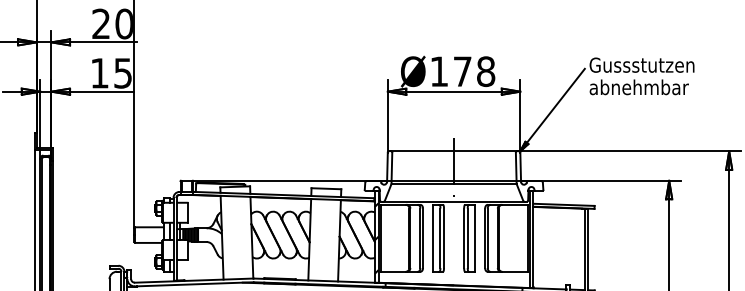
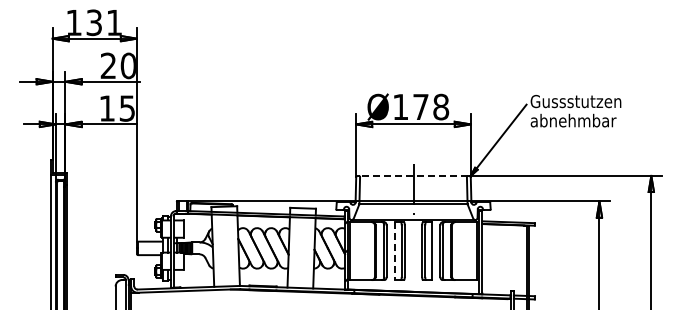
line: (454, 150) -> (413, 175), solid -> dashed
line: (433, 238) -> (395, 251), solid -> dashed

